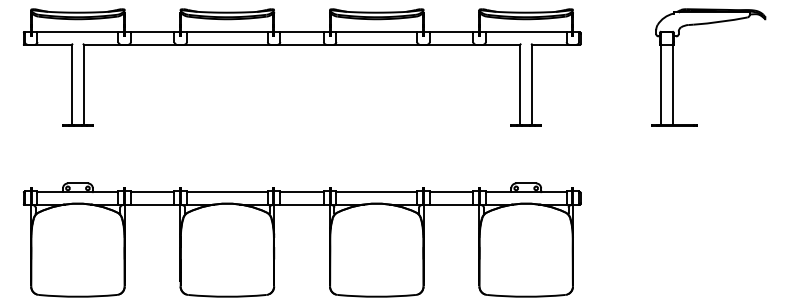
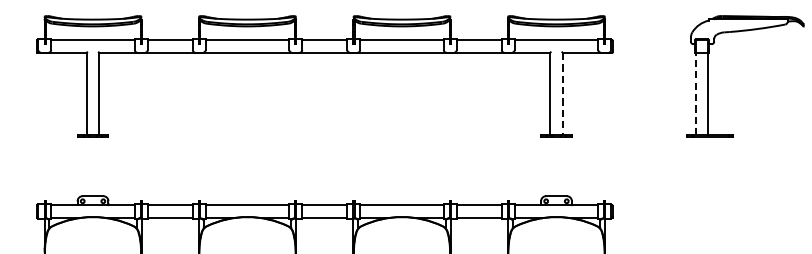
line: (532, 84) -> (562, 93), solid -> dashed
line: (660, 84) -> (695, 93), solid -> dashed

